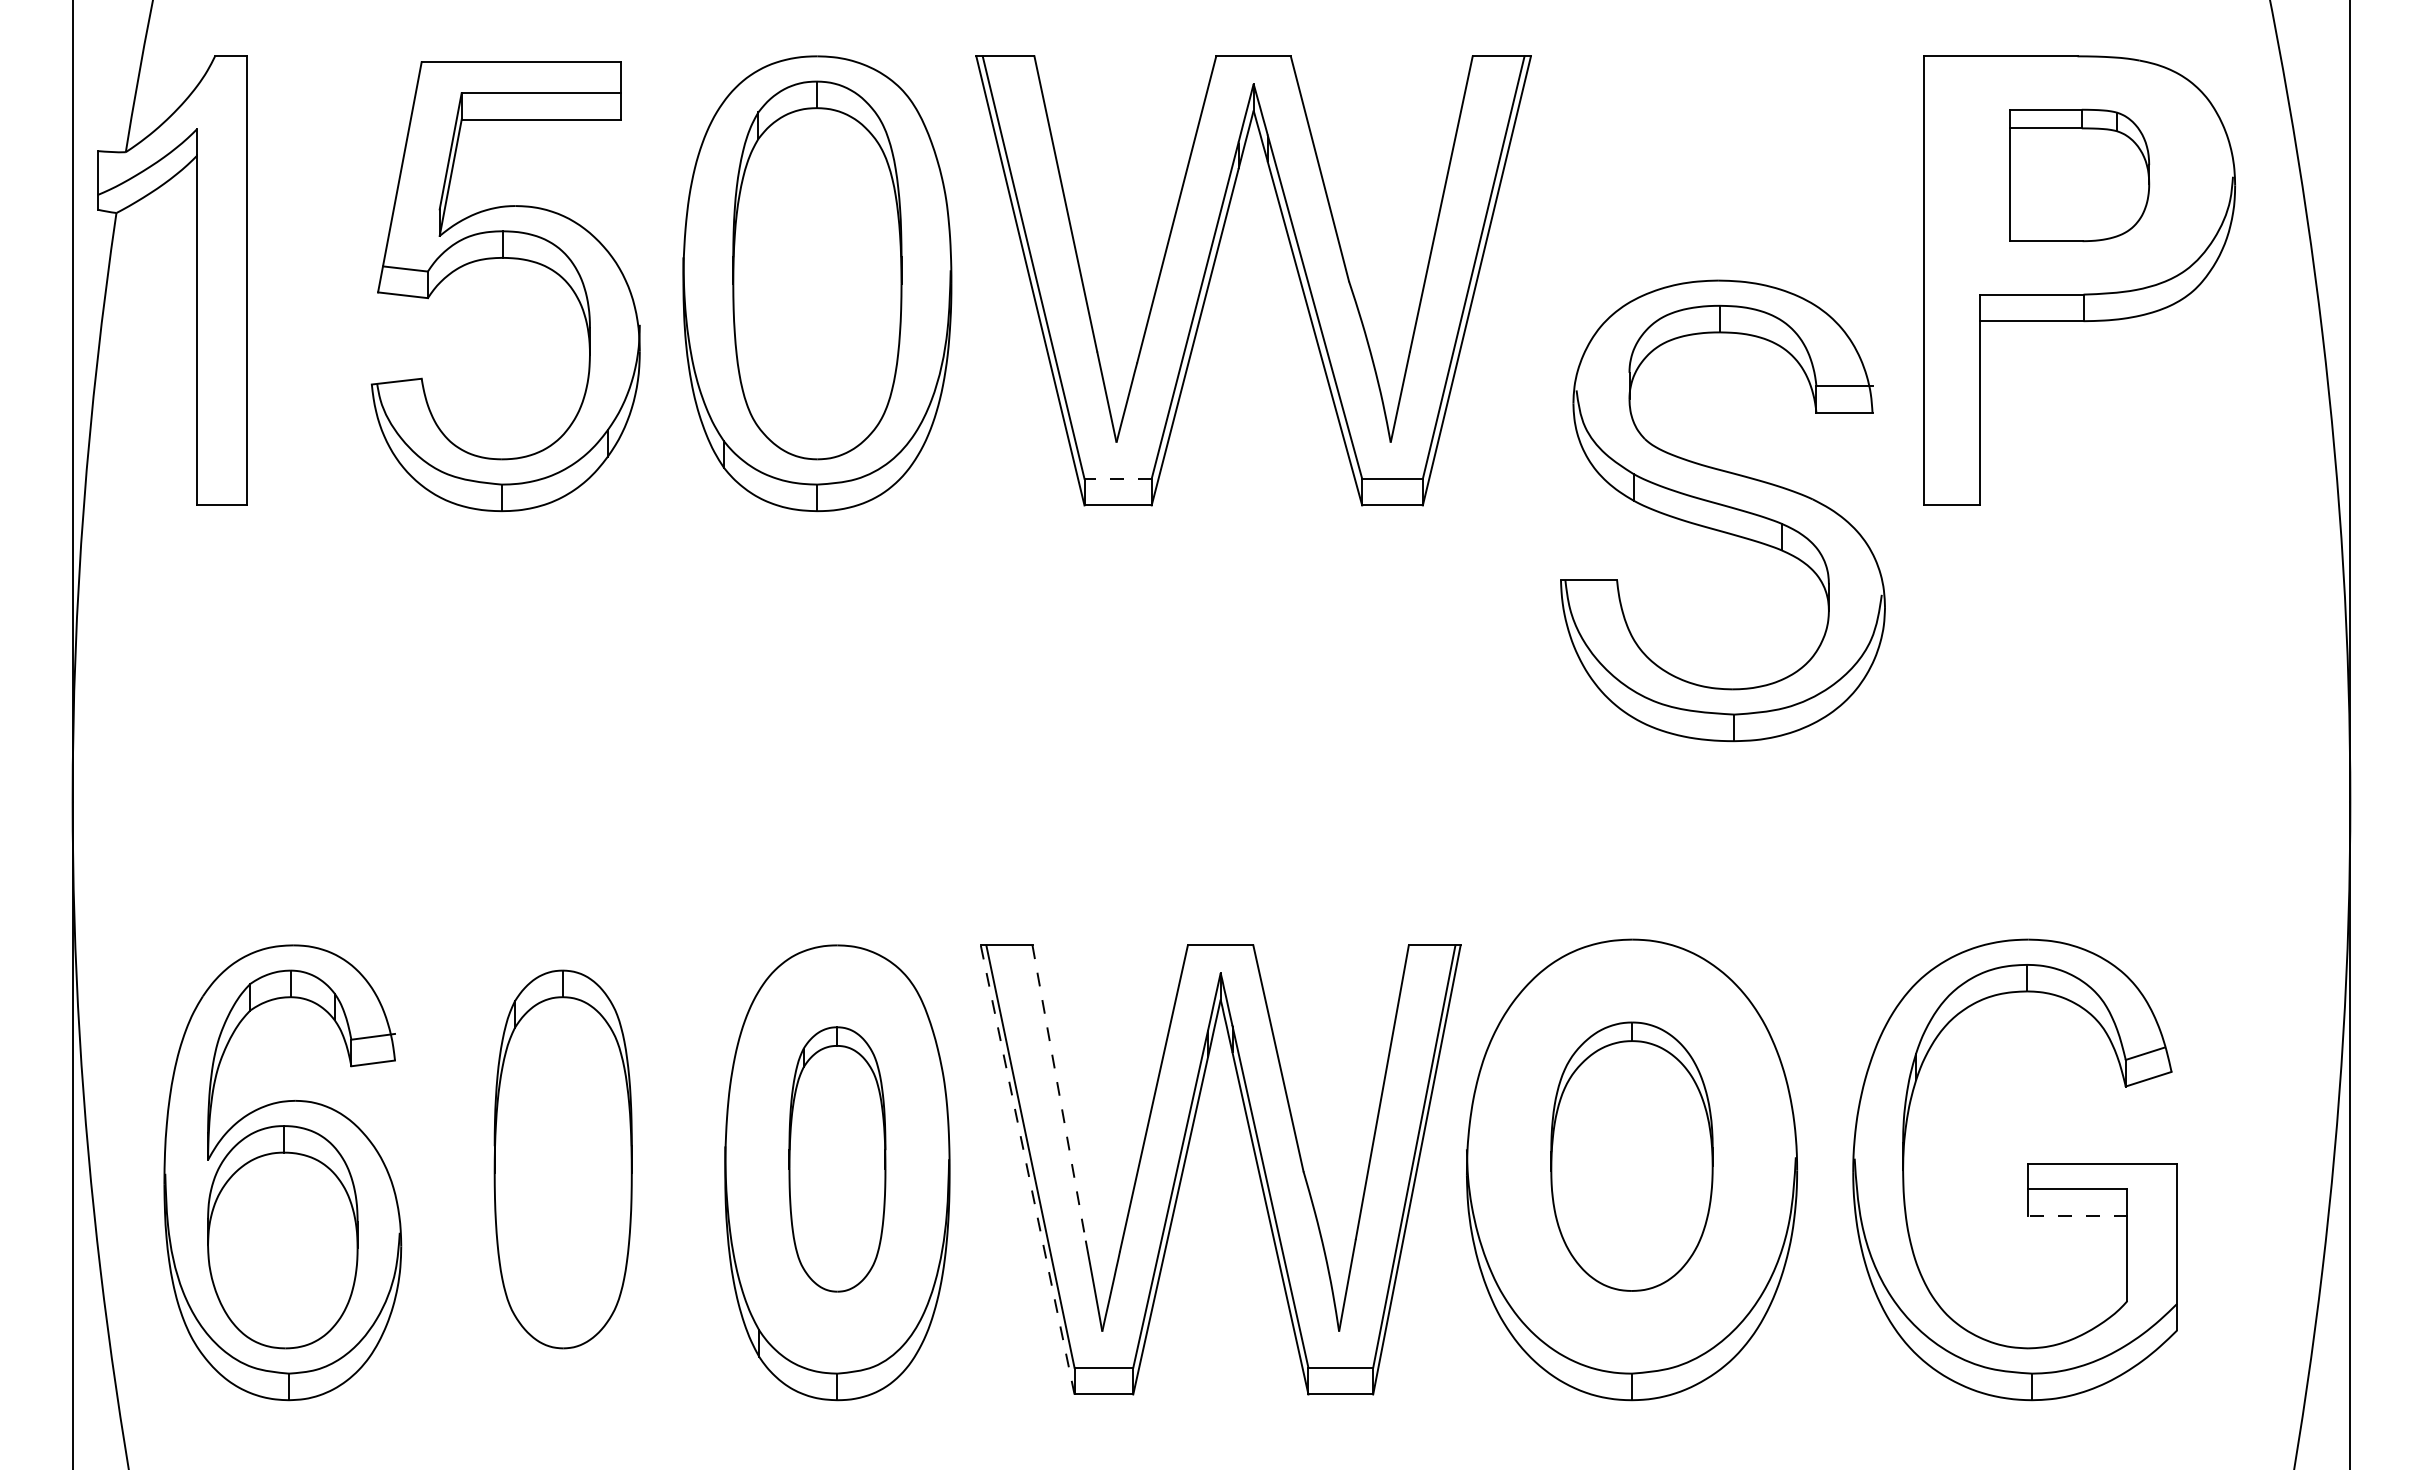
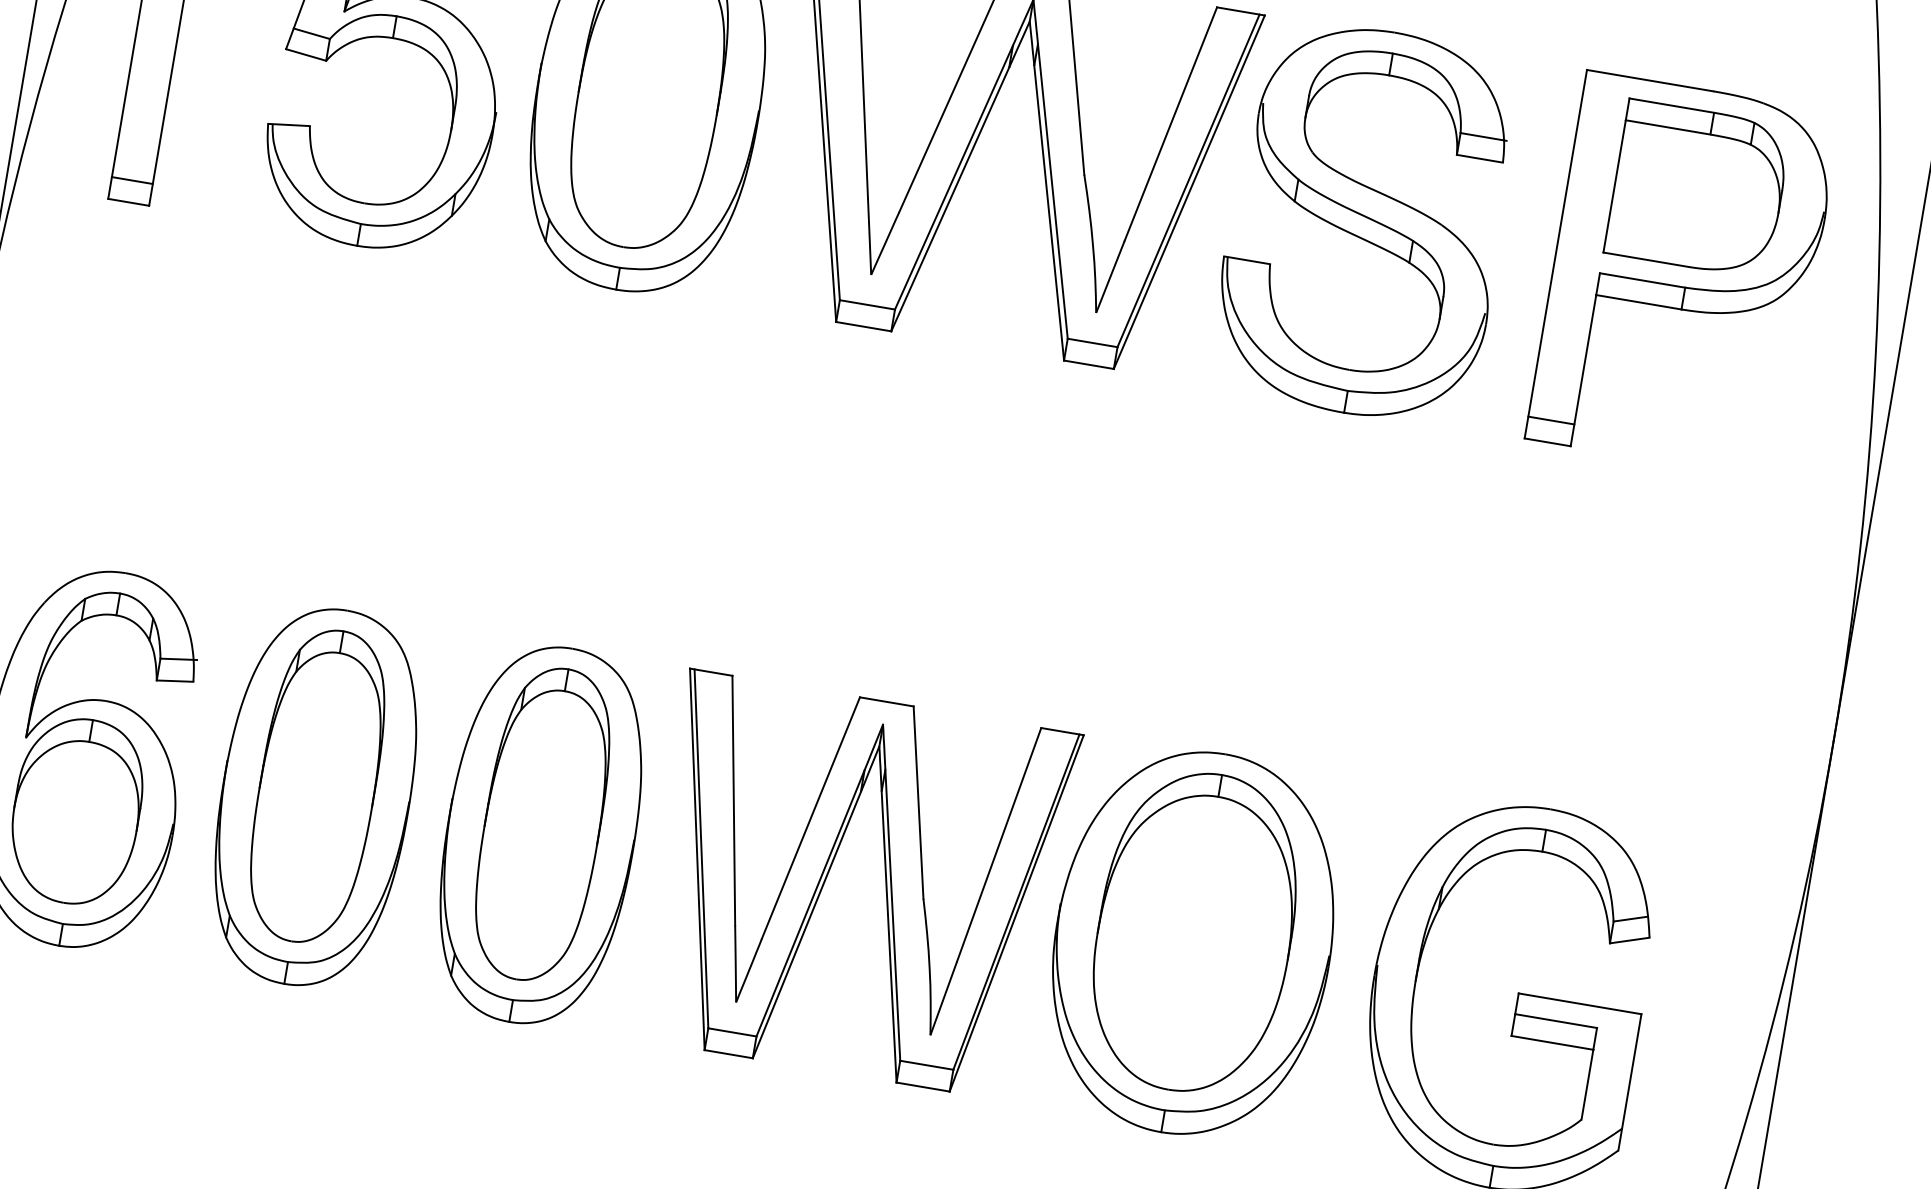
part: (2079, 175) -> (1698, 189), size x1.43
line: (222, 478) -> (132, 180), added
line: (1118, 478) -> (867, 304), dashed -> solid
line: (1951, 478) -> (1551, 420), added
part: (1722, 510) -> (1366, 221), moved
line: (1059, 1093) -> (734, 801), dashed -> solid
part: (1631, 1156) -> (1194, 932), size x1.43
part: (837, 1159) -> (542, 824), size x1.43
line: (1027, 1169) -> (697, 859), dashed -> solid
part: (563, 1172) -> (316, 797), added
line: (2077, 1215) -> (1552, 1042), dashed -> solid

